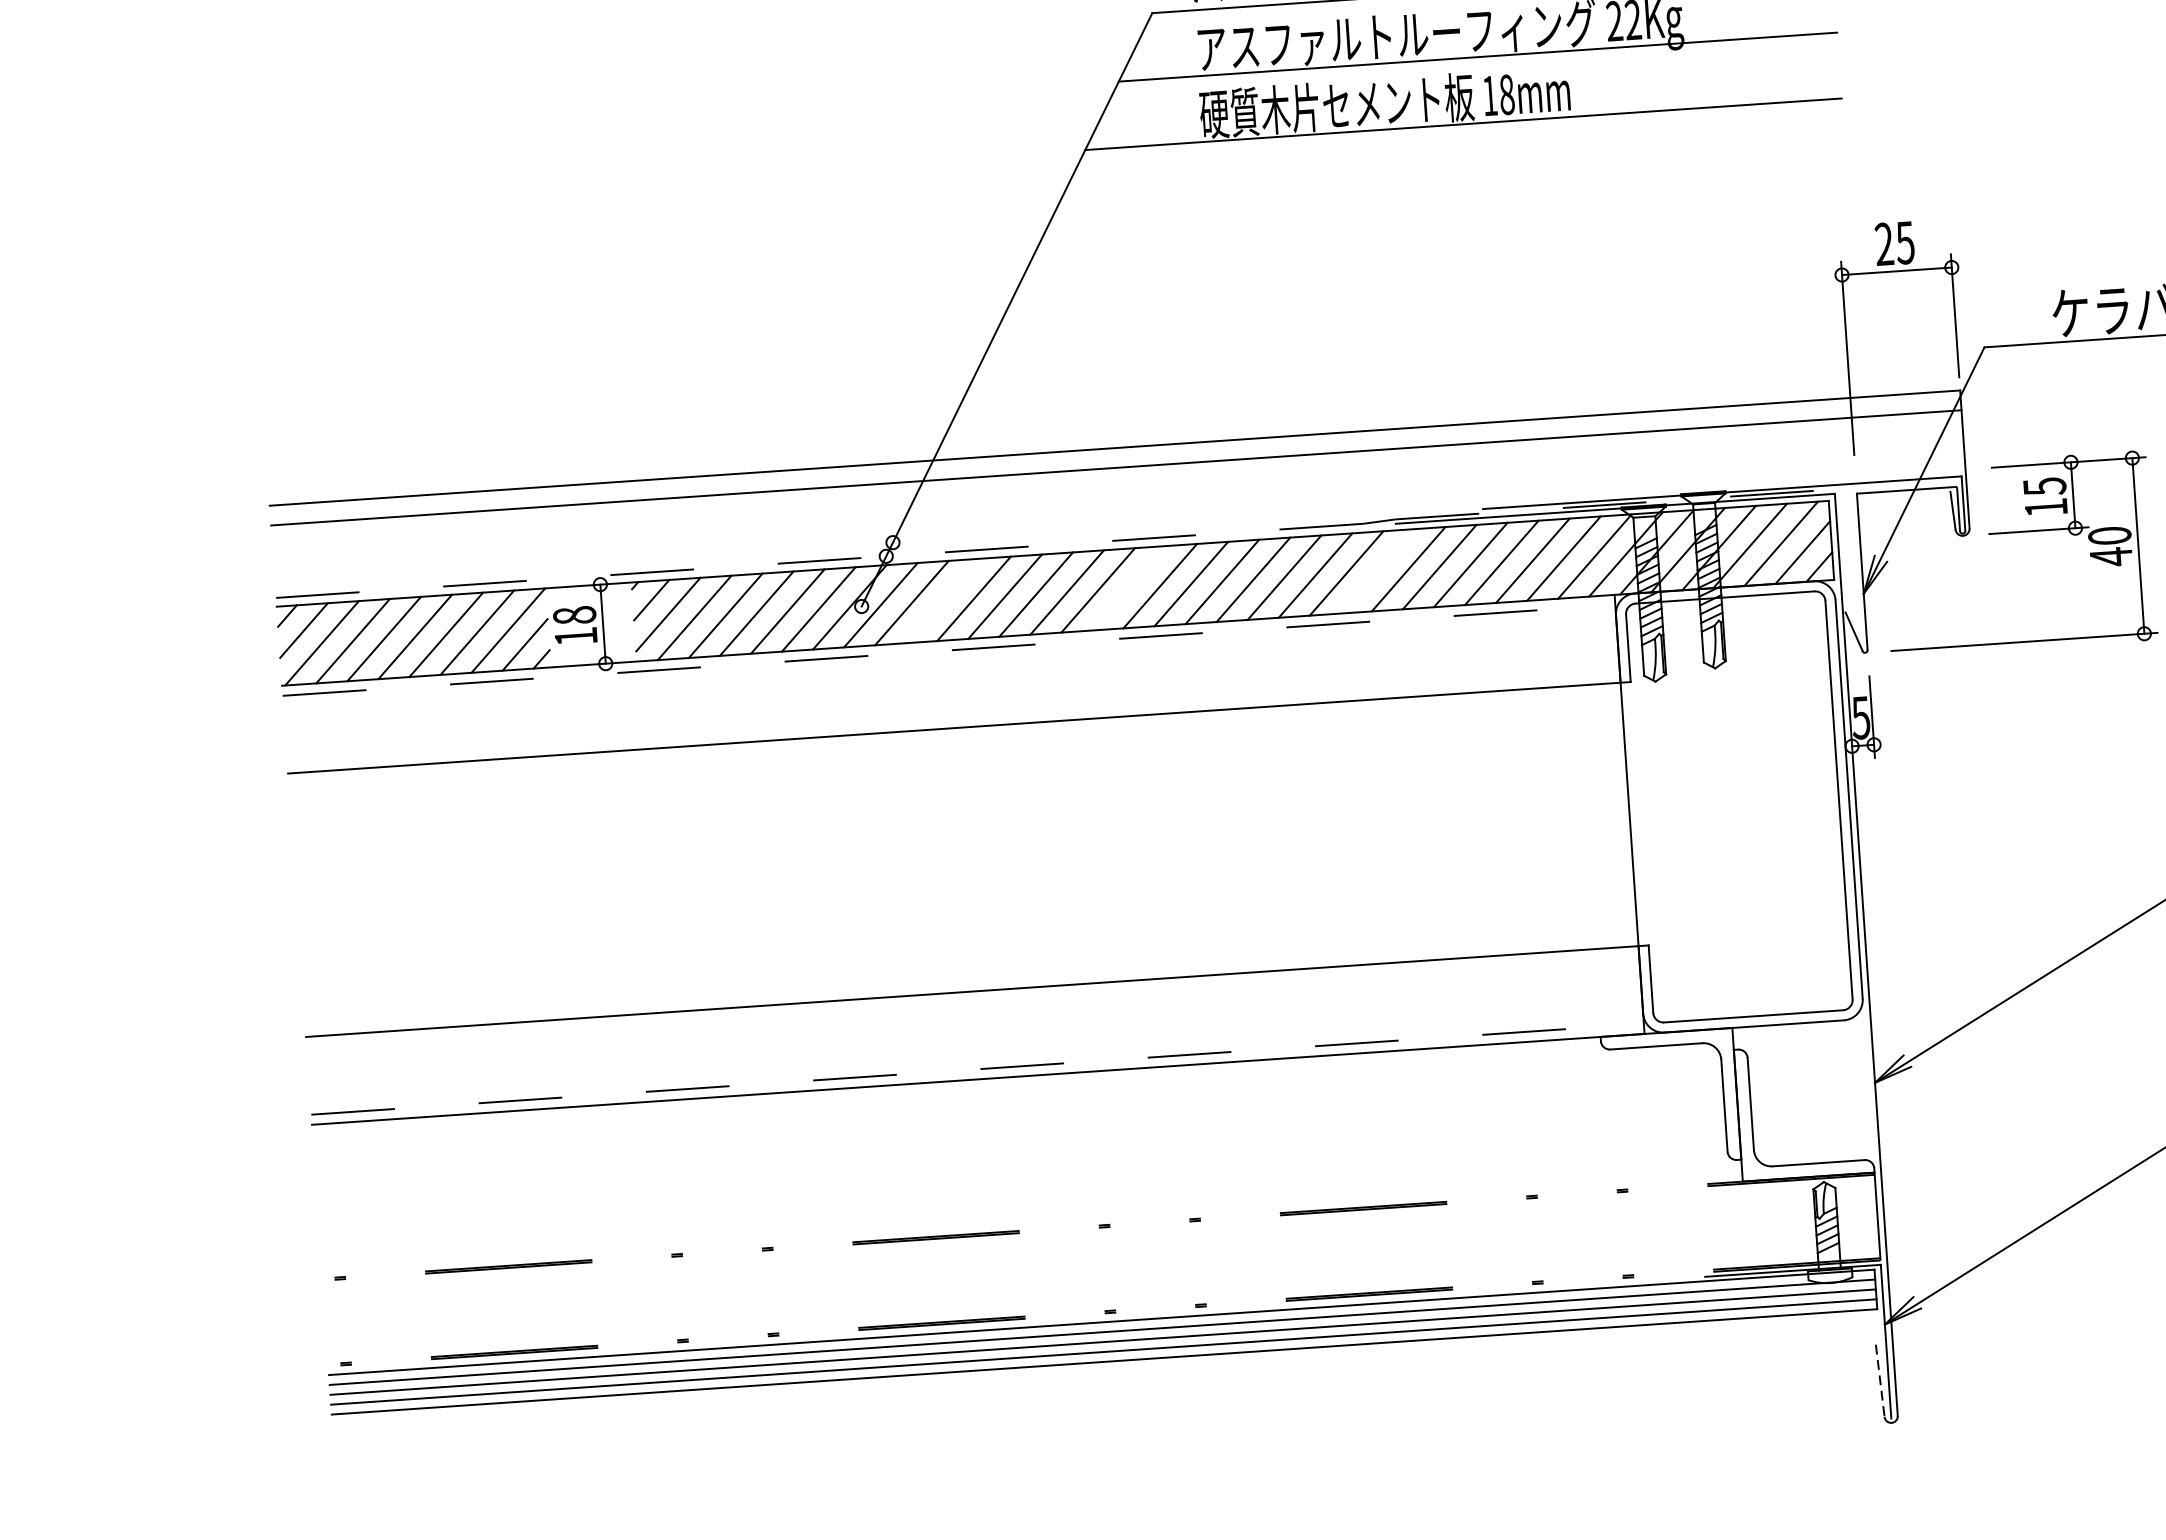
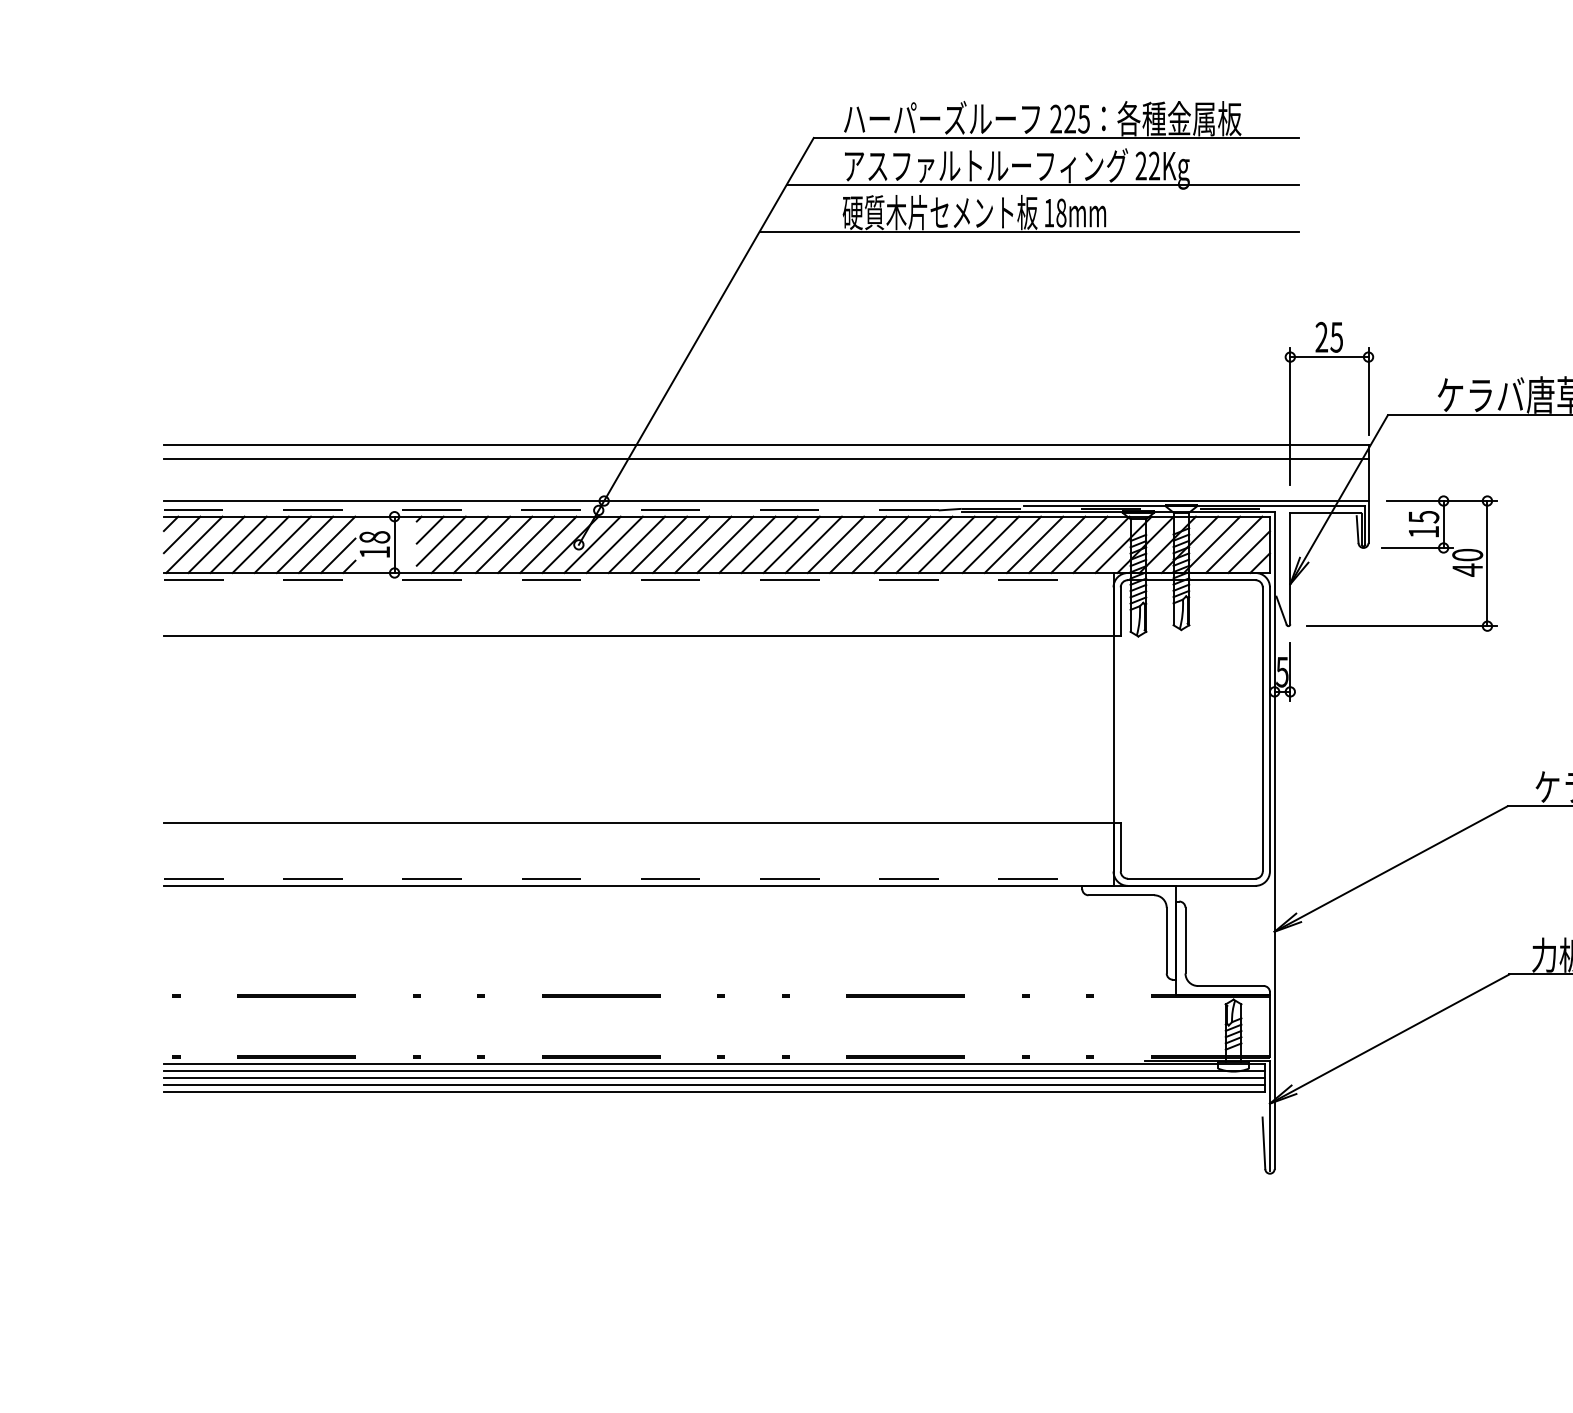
line: (1119, 527) -> (765, 501), added
line: (1377, 570) -> (946, 544), added
line: (1129, 587) -> (769, 544), added
line: (942, 600) -> (636, 544), added
line: (1879, 1381) -> (1263, 1143), dashed -> solid

